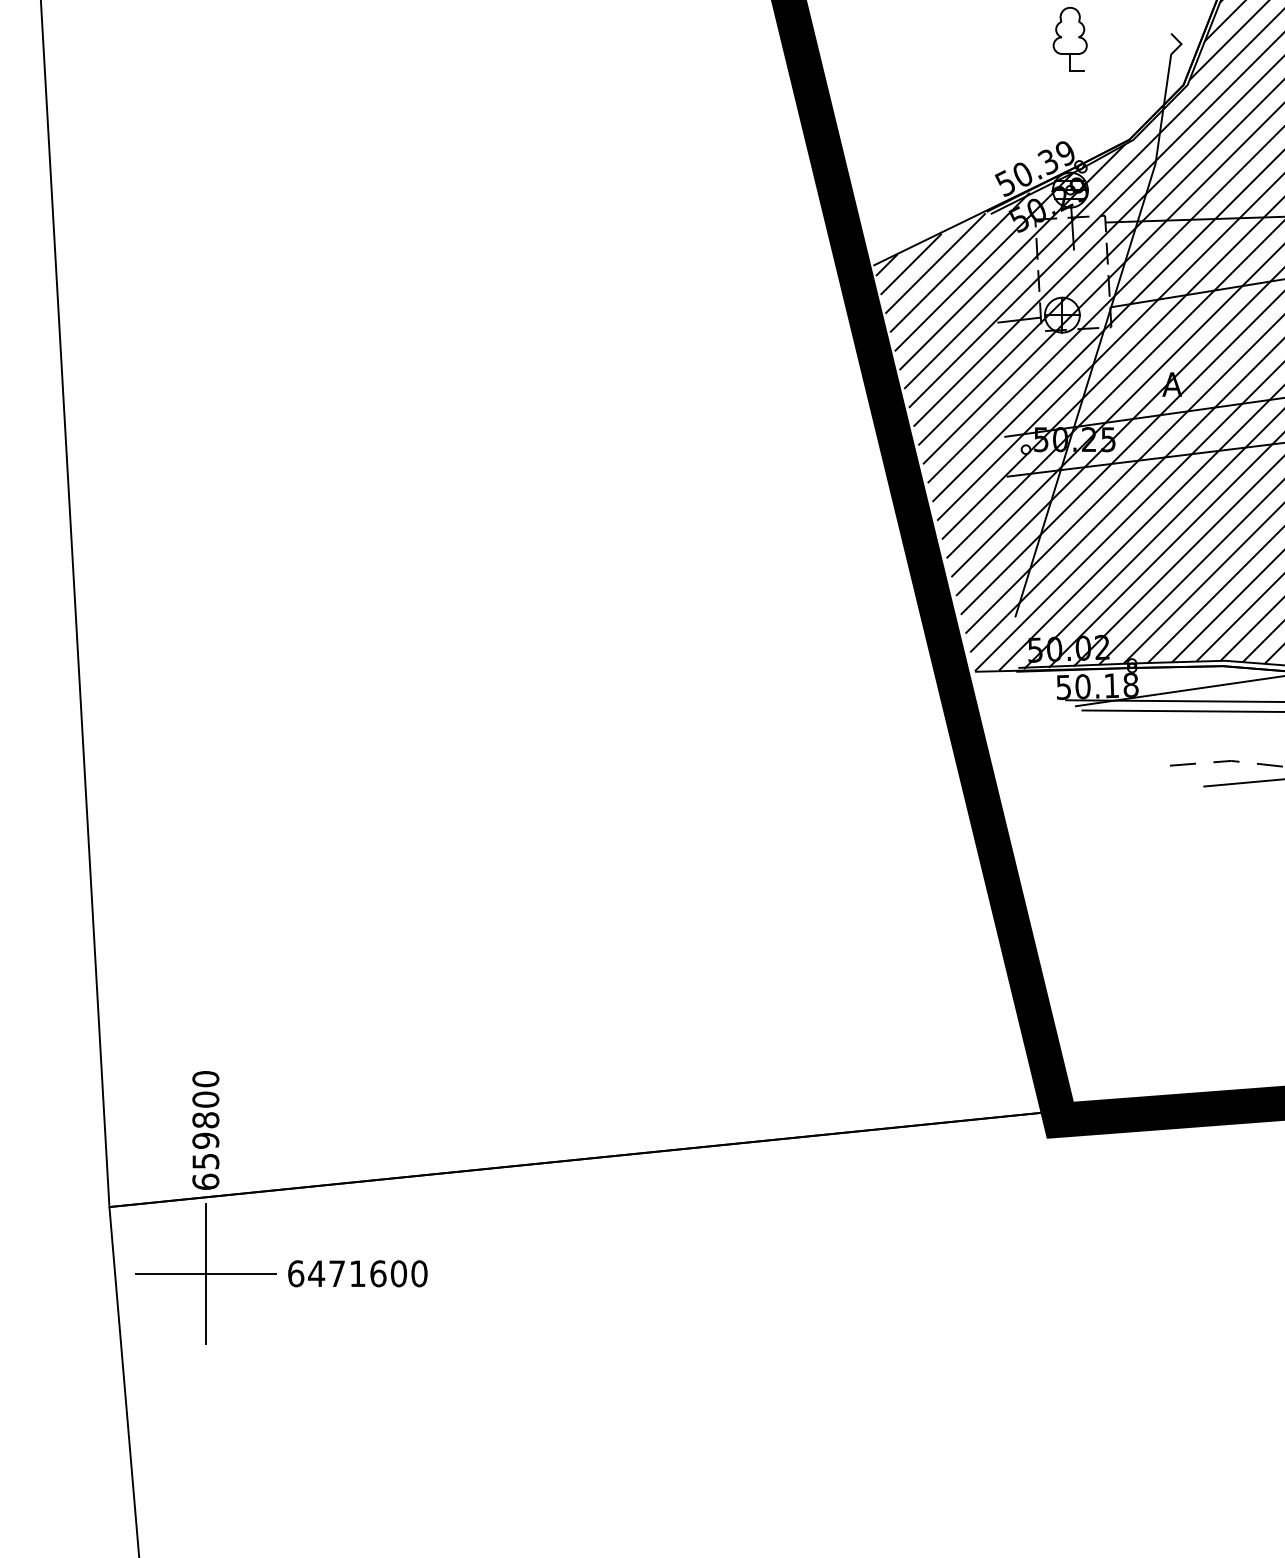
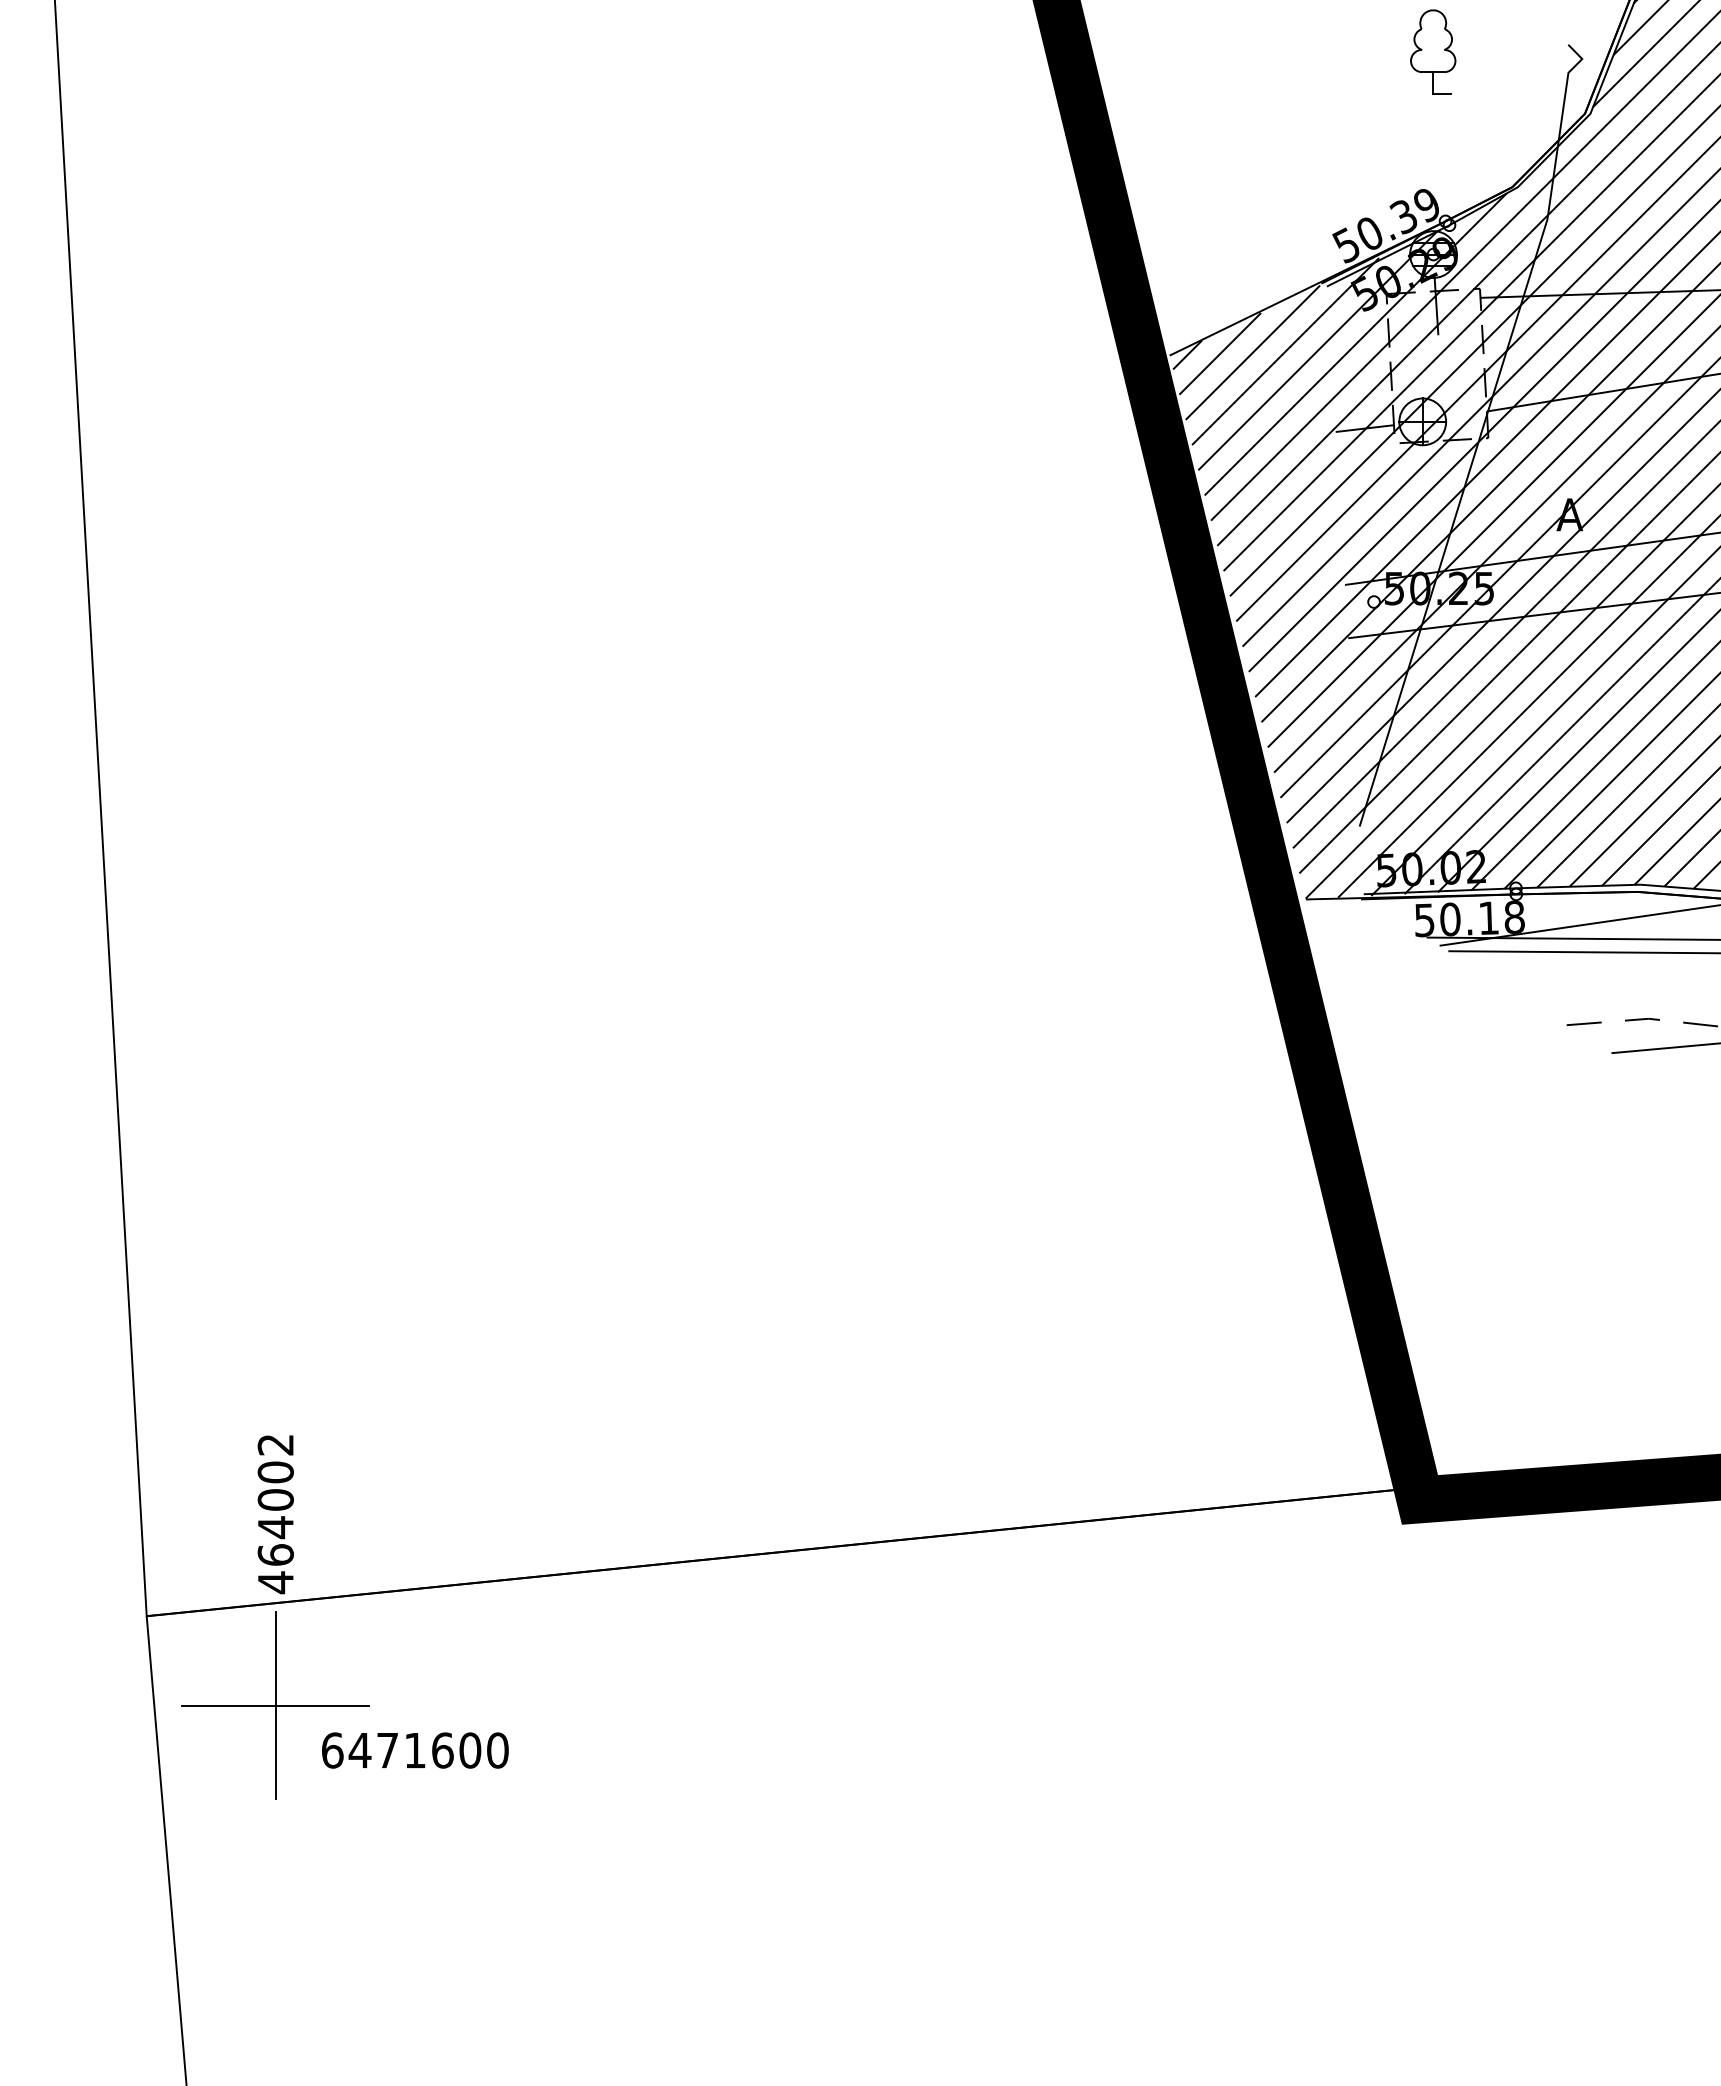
text: (205, 1131) -> (275, 1514), 659800 -> 464002
text: (357, 1273) -> (415, 1750), moved

